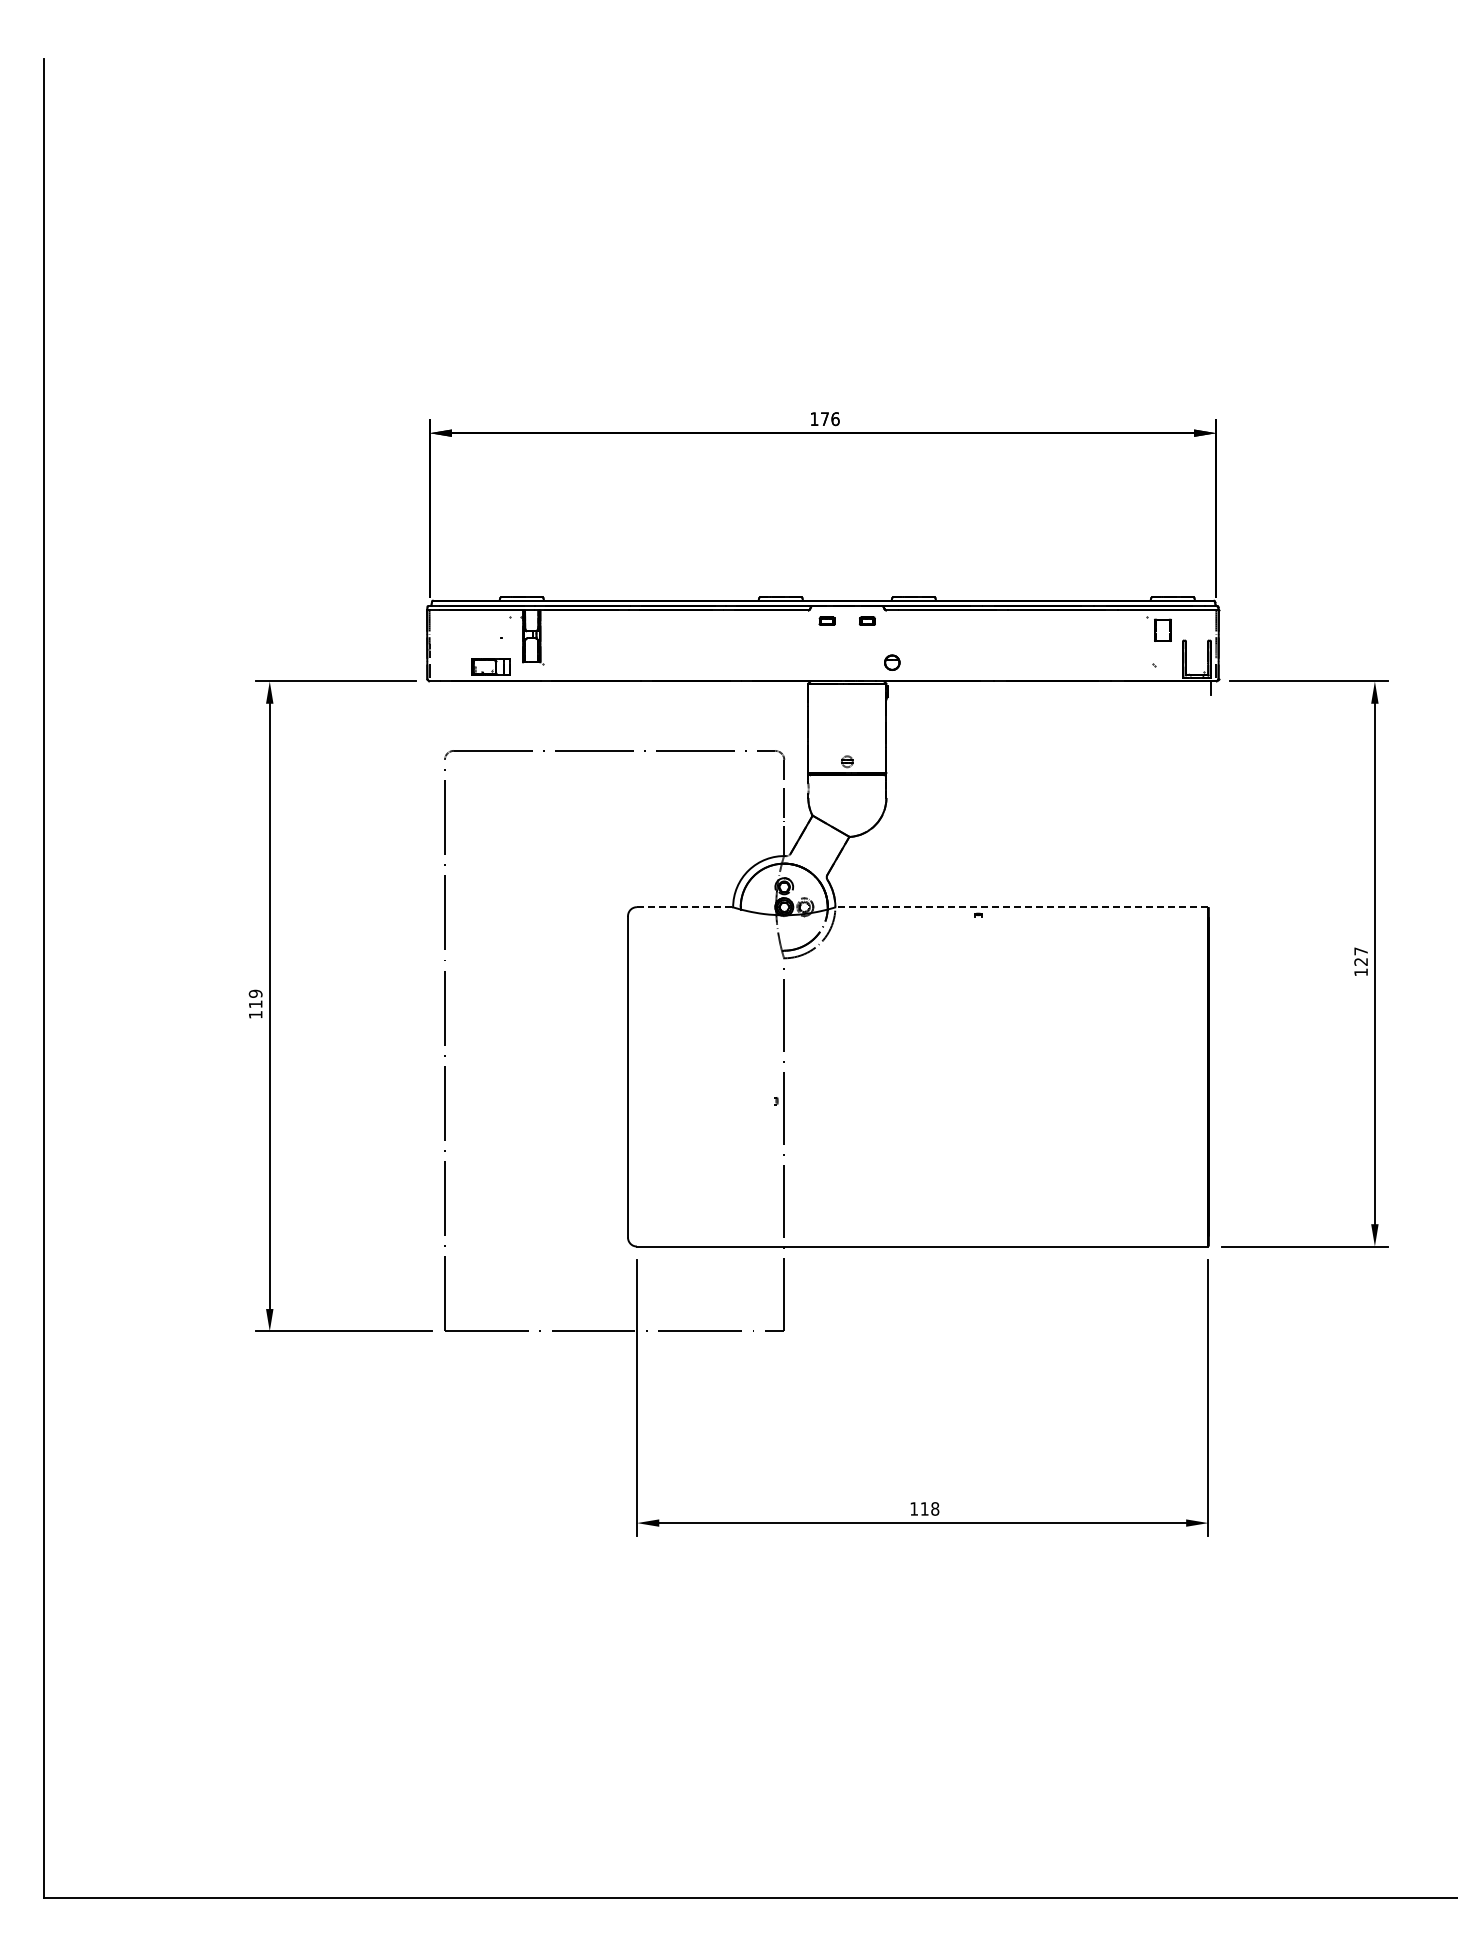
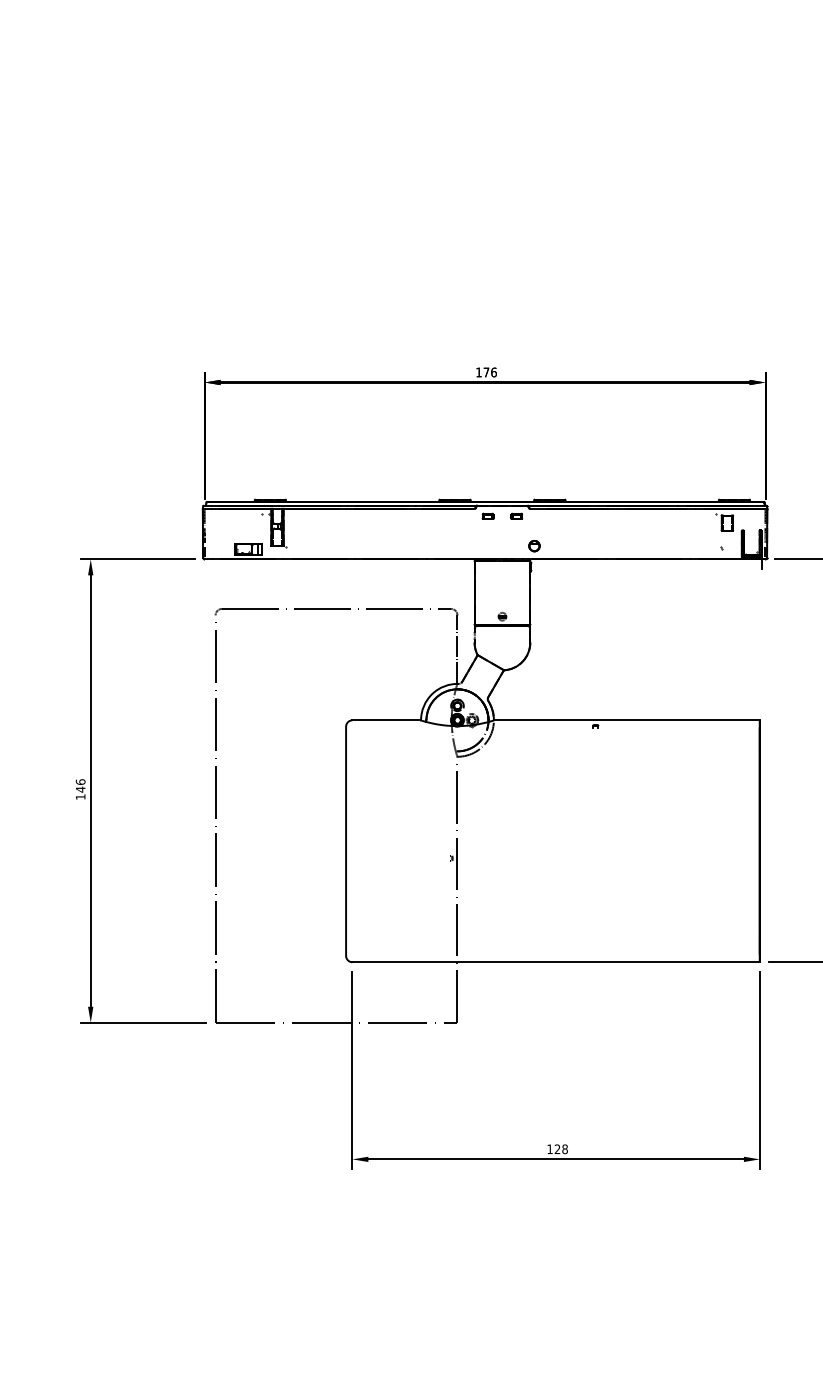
line: (684, 907) -> (386, 720), dashed -> solid
line: (1021, 907) -> (626, 720), dashed -> solid
text: (255, 998) -> (80, 785), 119 -> 146
text: (924, 1508) -> (557, 1148), 118 -> 128

